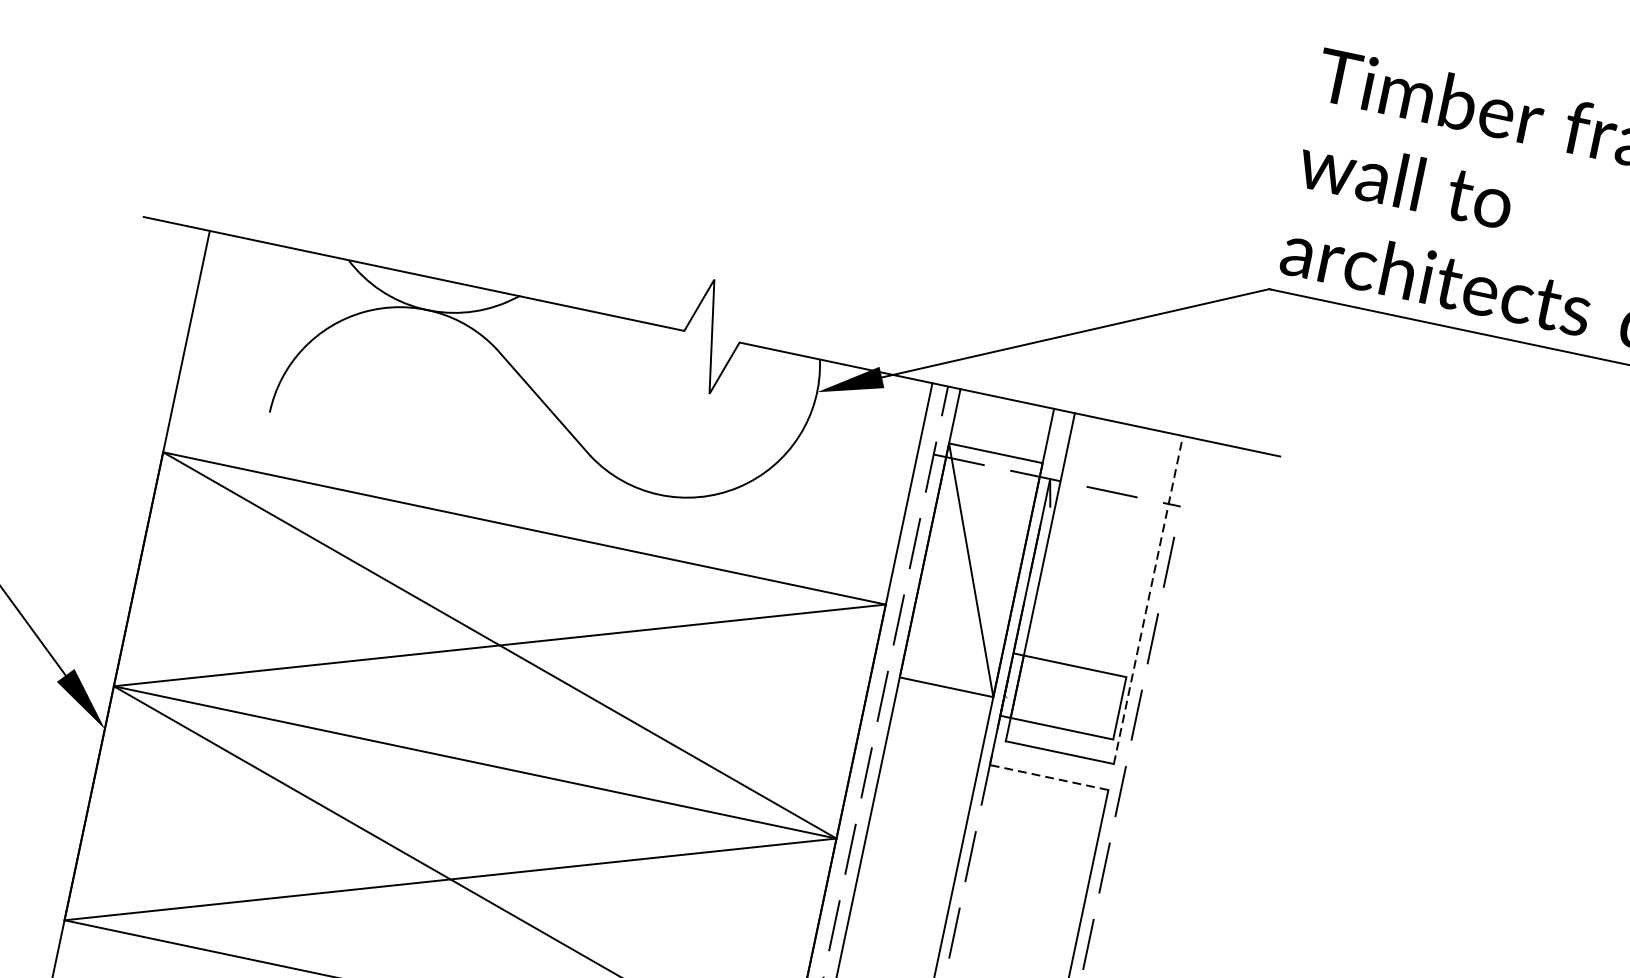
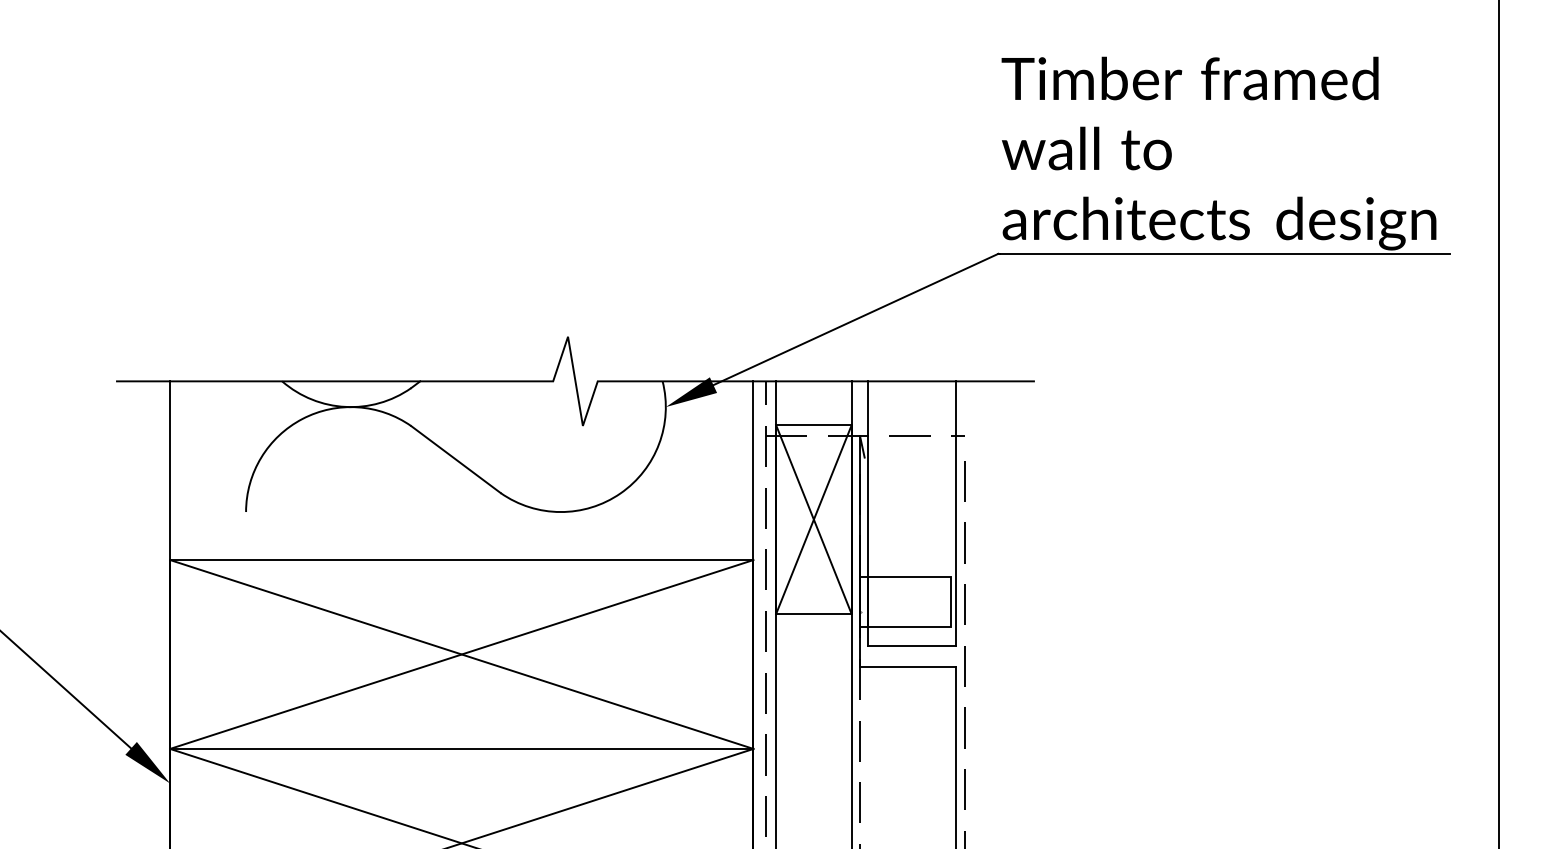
line: (970, 570) -> (813, 519), added
line: (1148, 599) -> (955, 513), dashed -> solid
line: (1048, 777) -> (907, 667), dashed -> solid

